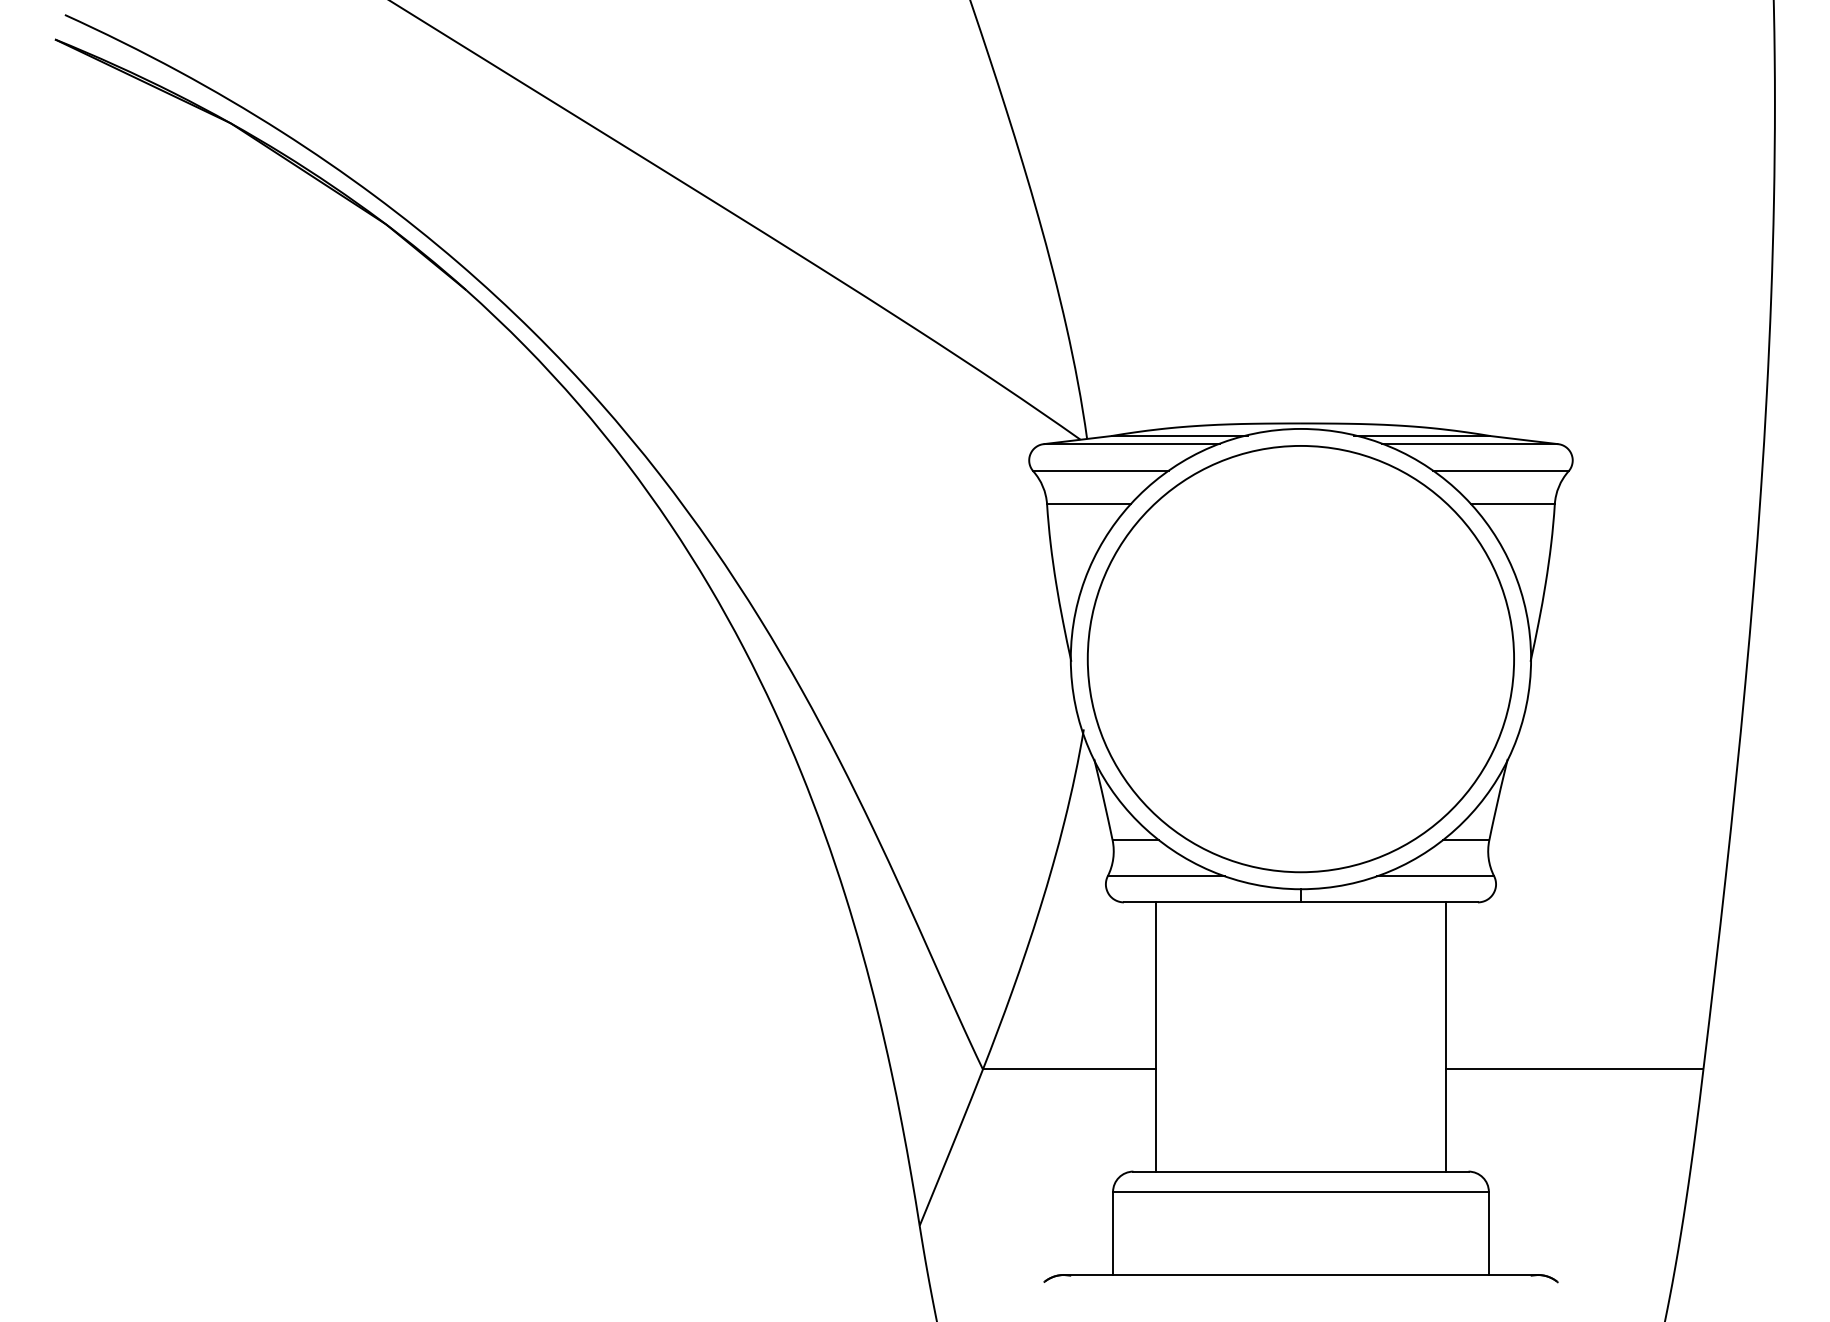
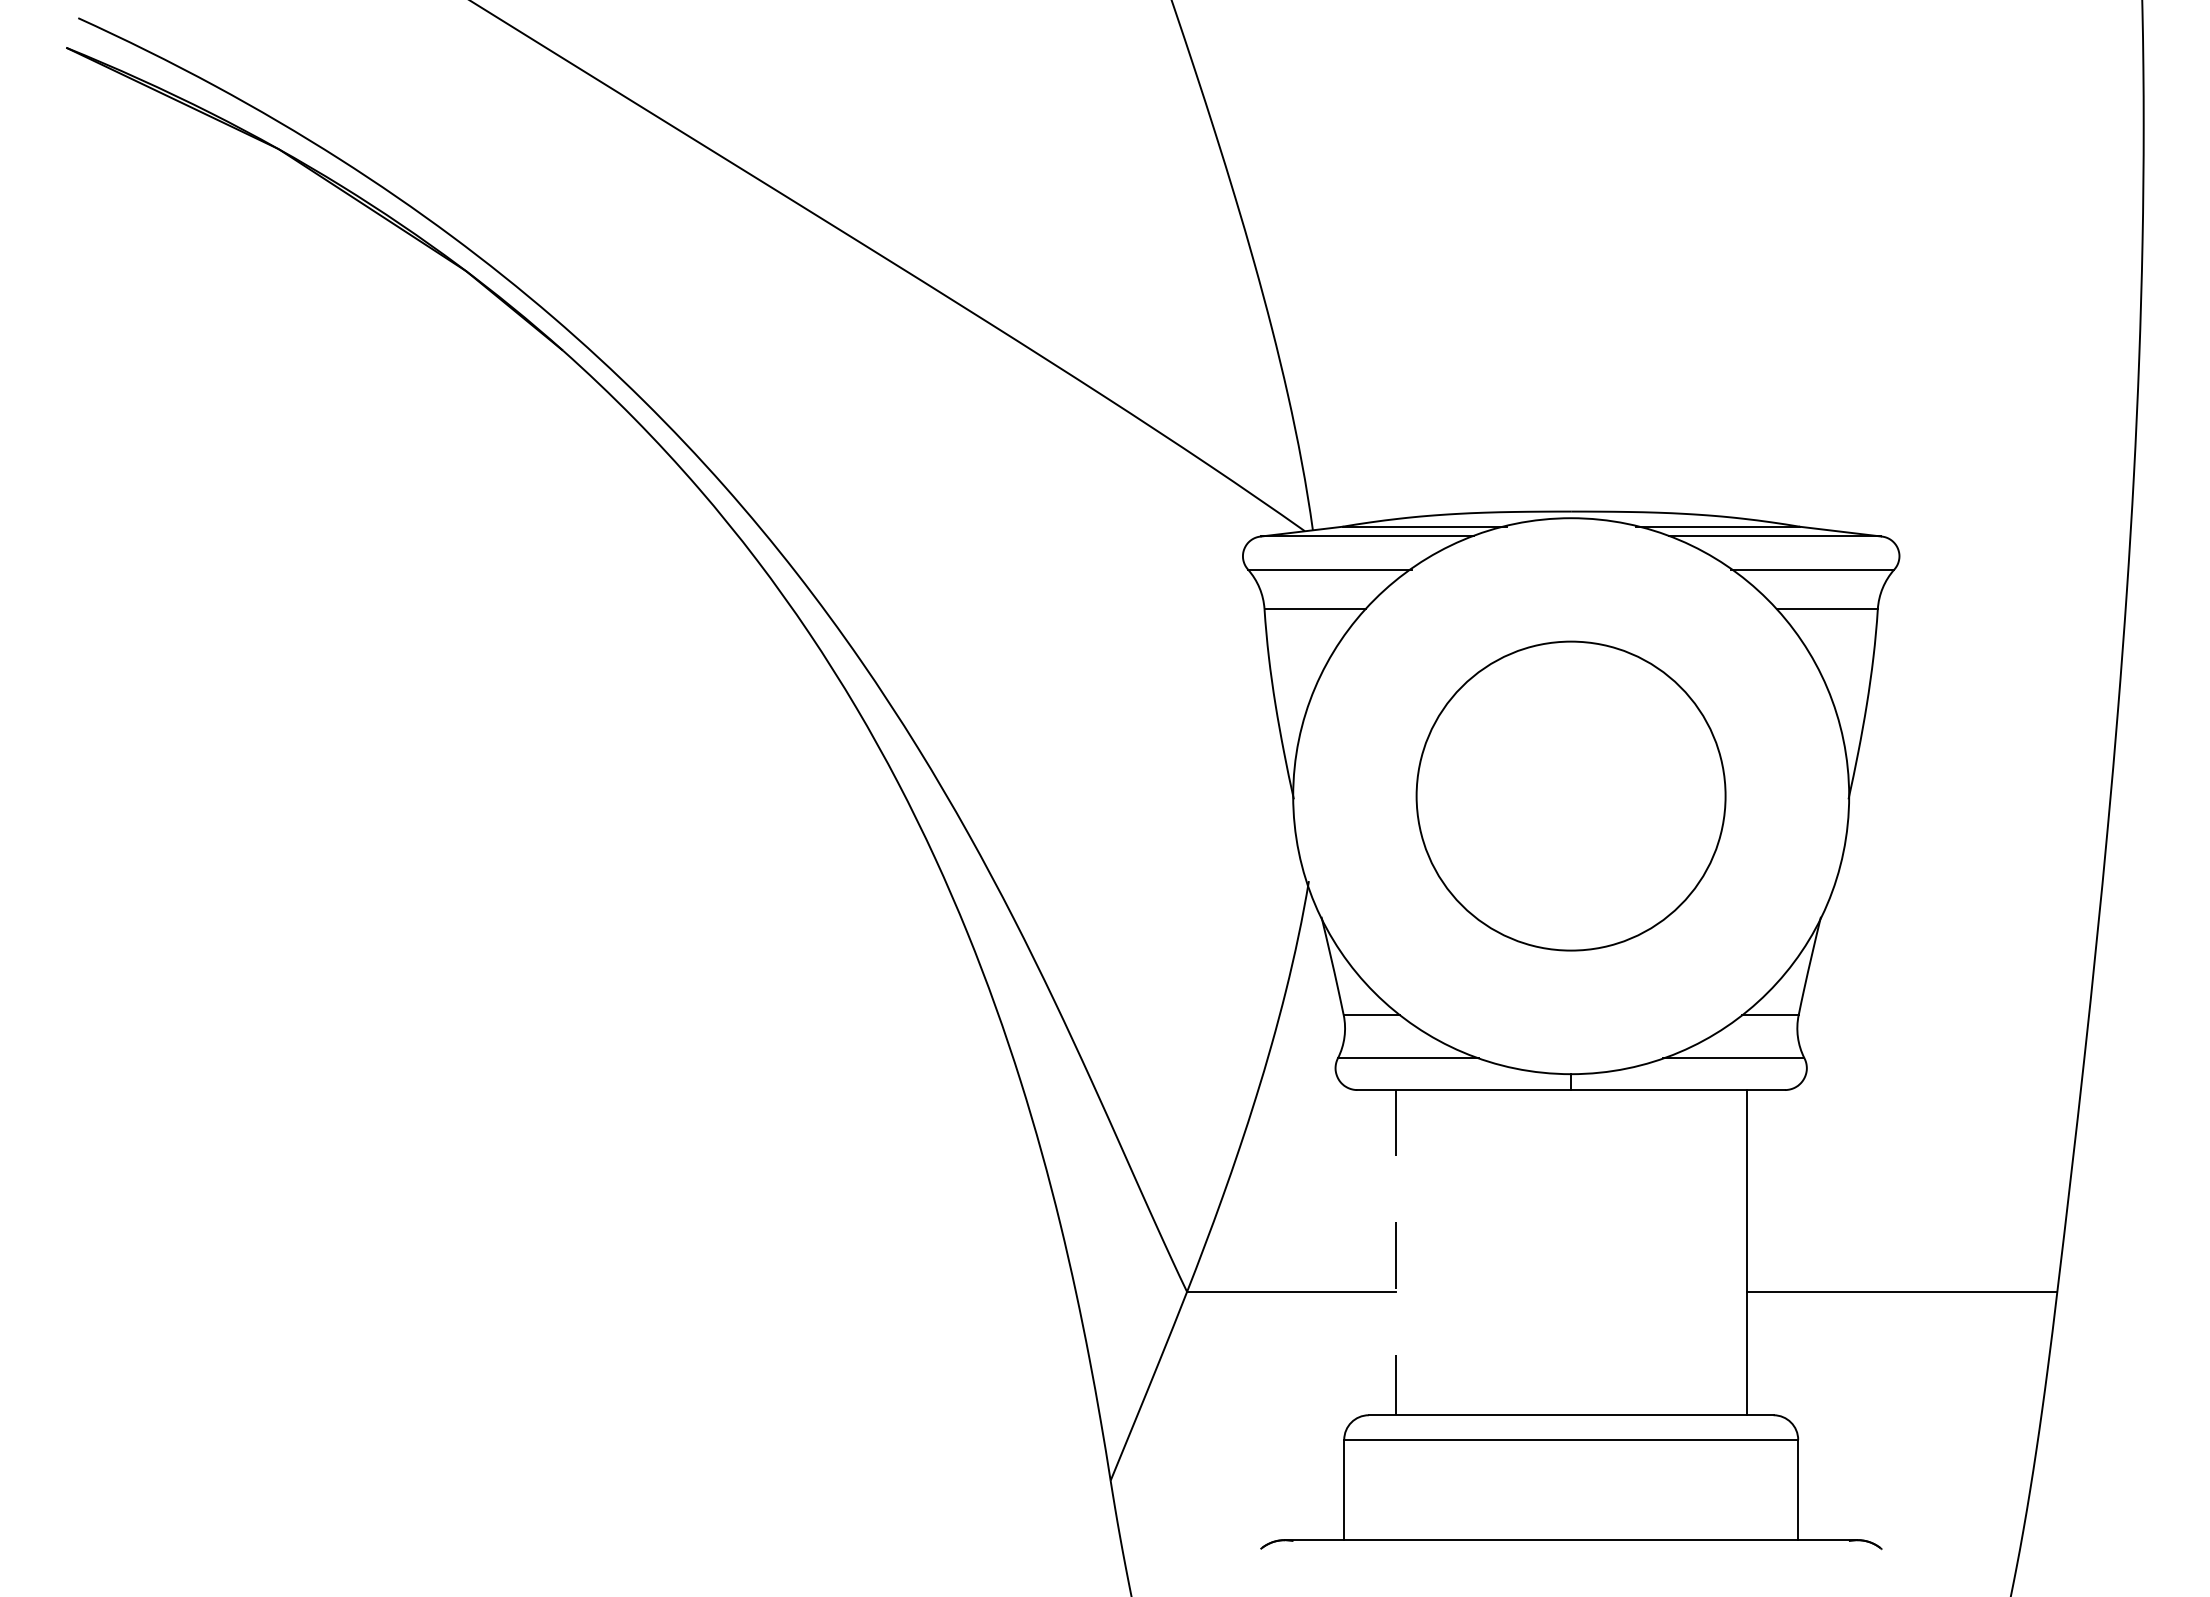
circle: (1300, 658) -> (1570, 795), size x0.6
line: (1155, 1036) -> (1395, 1252), solid -> dashed

